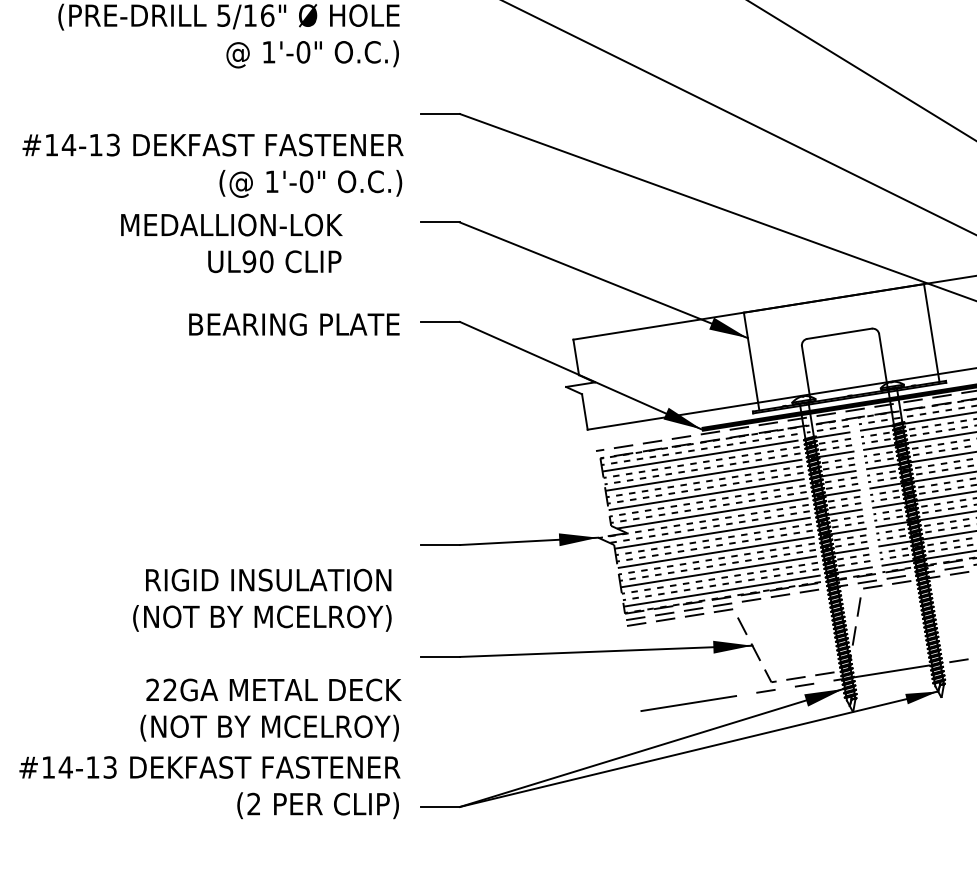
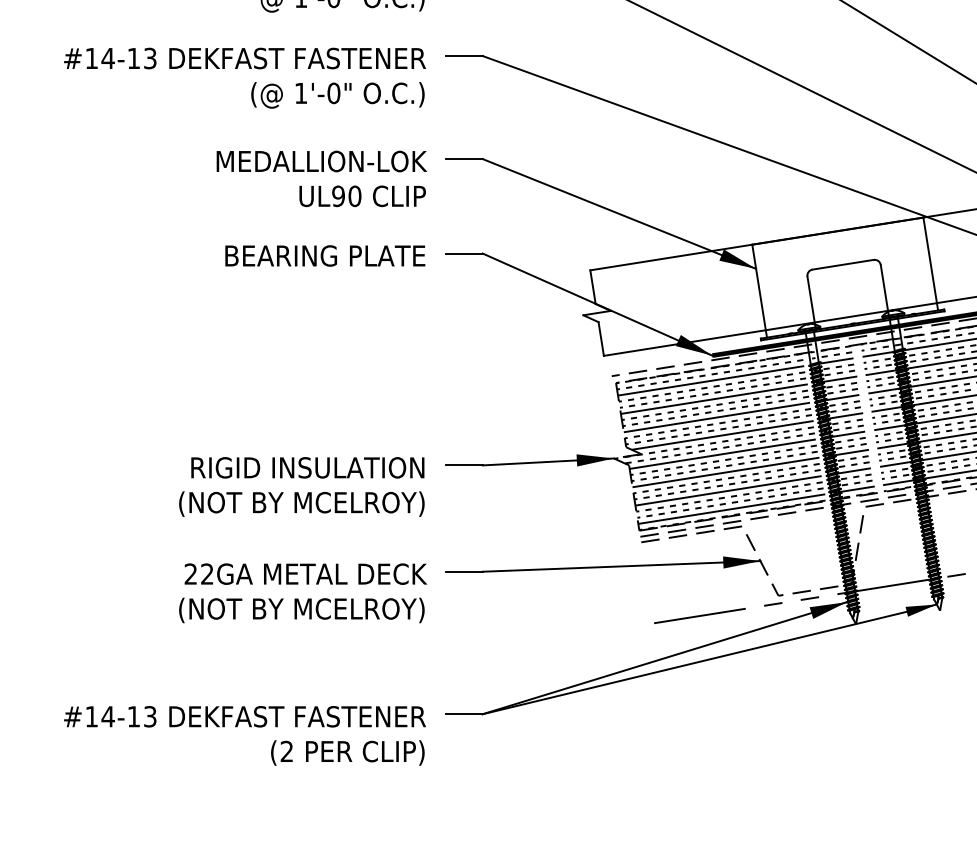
text: (212, 165) -> (244, 77), moved
text: (231, 242) -> (321, 178), moved
text: (261, 599) -> (301, 486), moved
text: (271, 710) -> (303, 593), moved
text: (209, 787) -> (244, 735), moved

